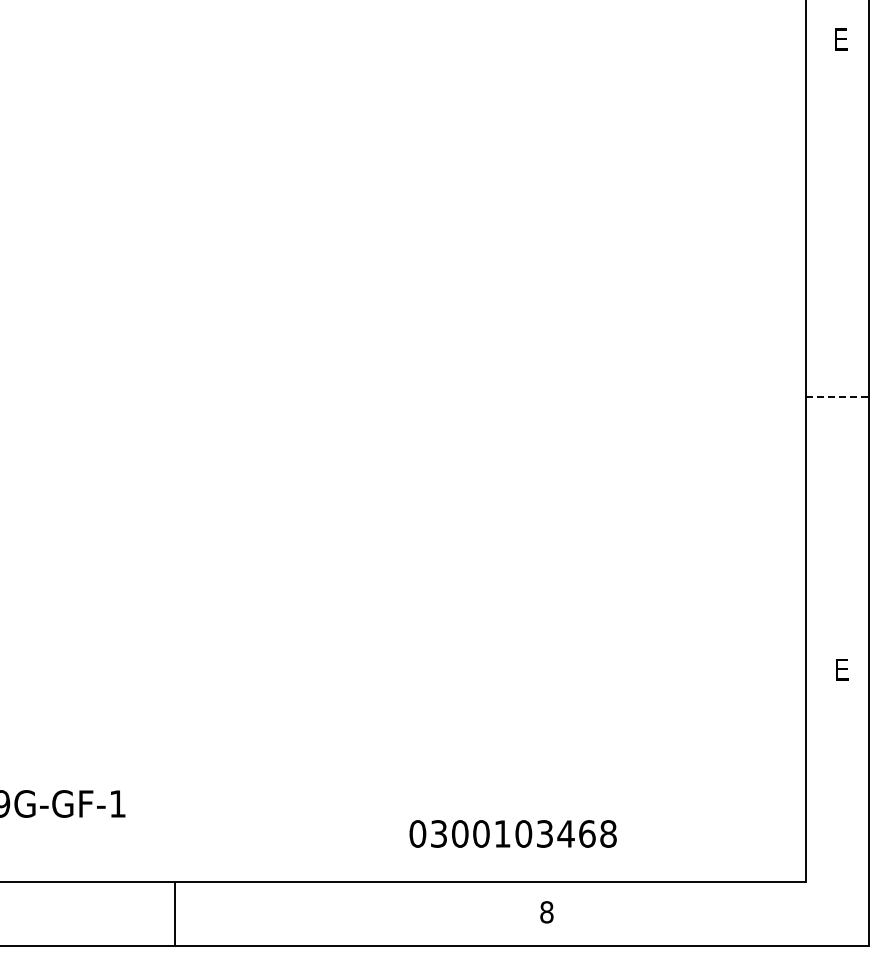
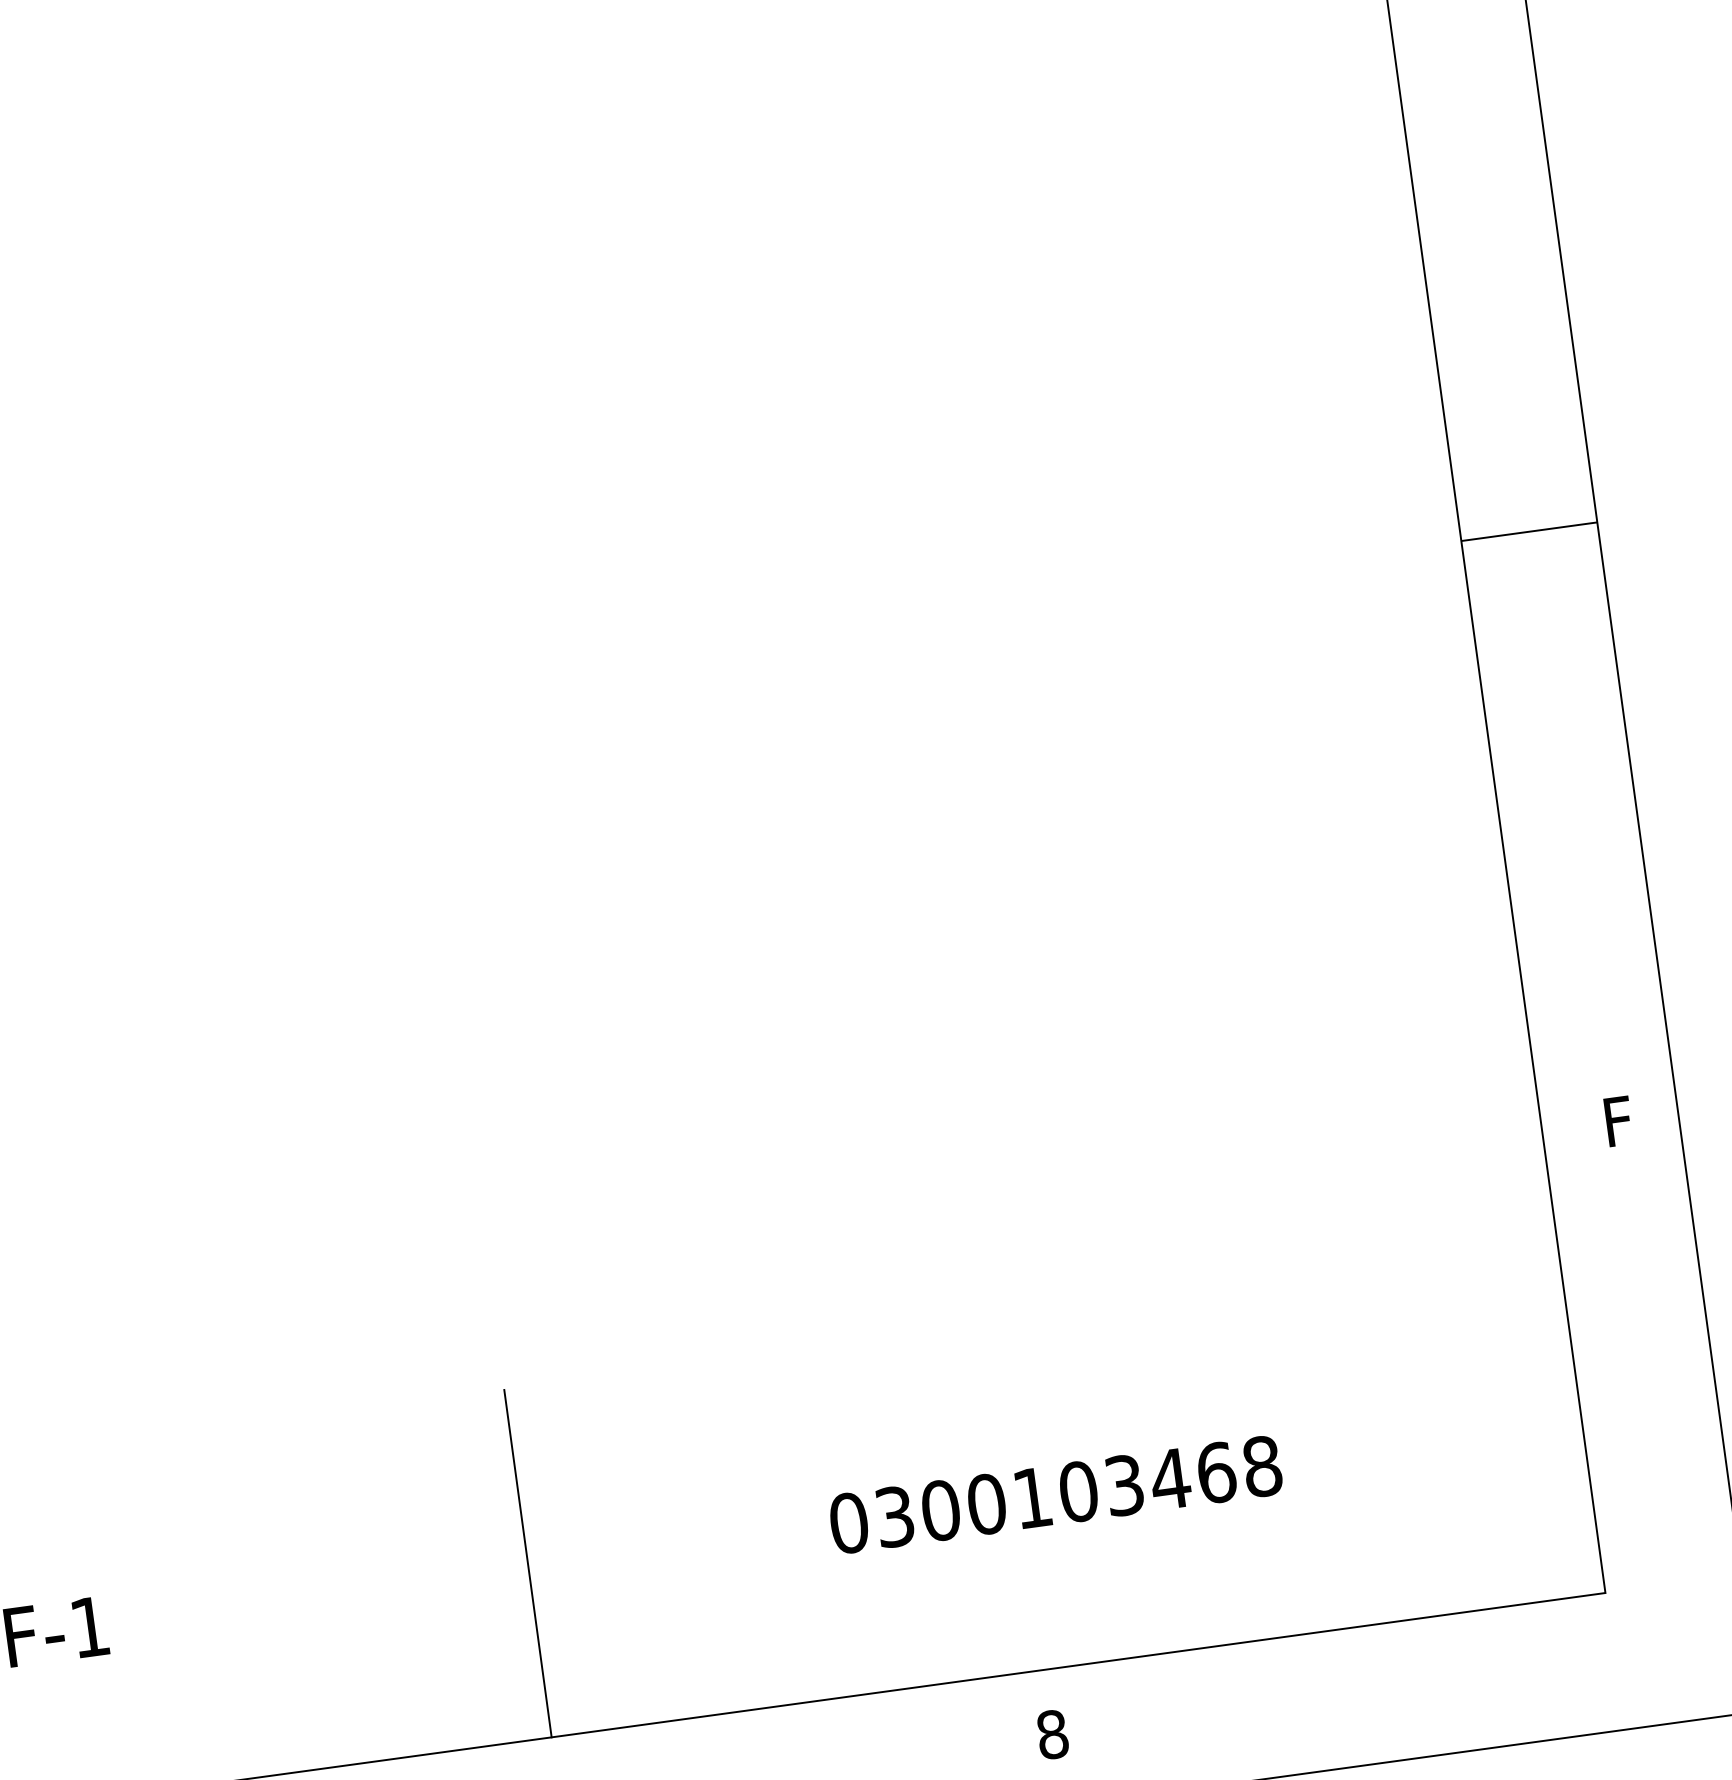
line: (837, 397) -> (1529, 531), dashed -> solid
text: (843, 669) -> (1623, 1120), E -> F
line: (319, 802) -> (526, 1564), added
text: (512, 833) -> (1054, 1494), moved

